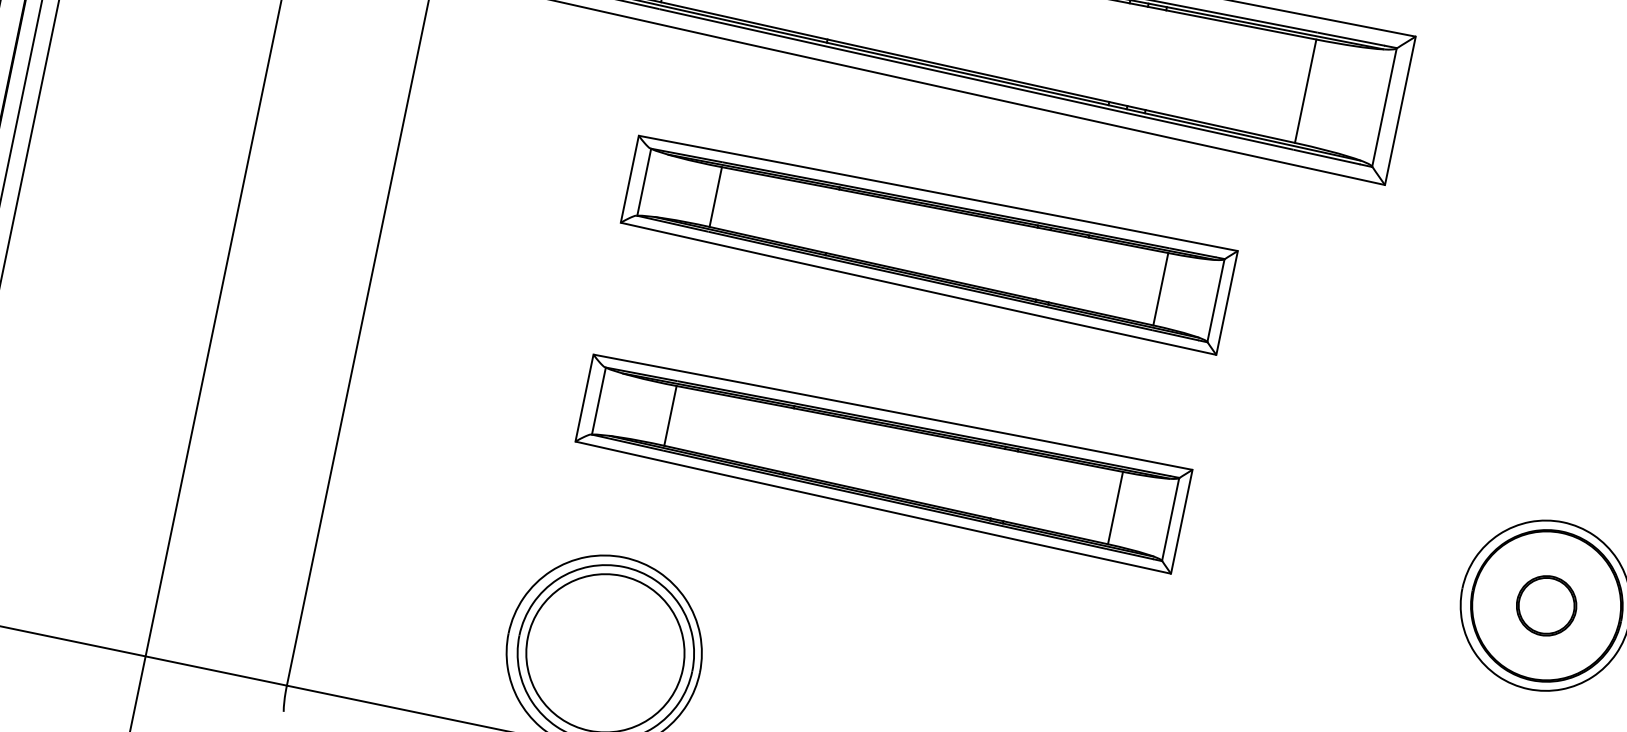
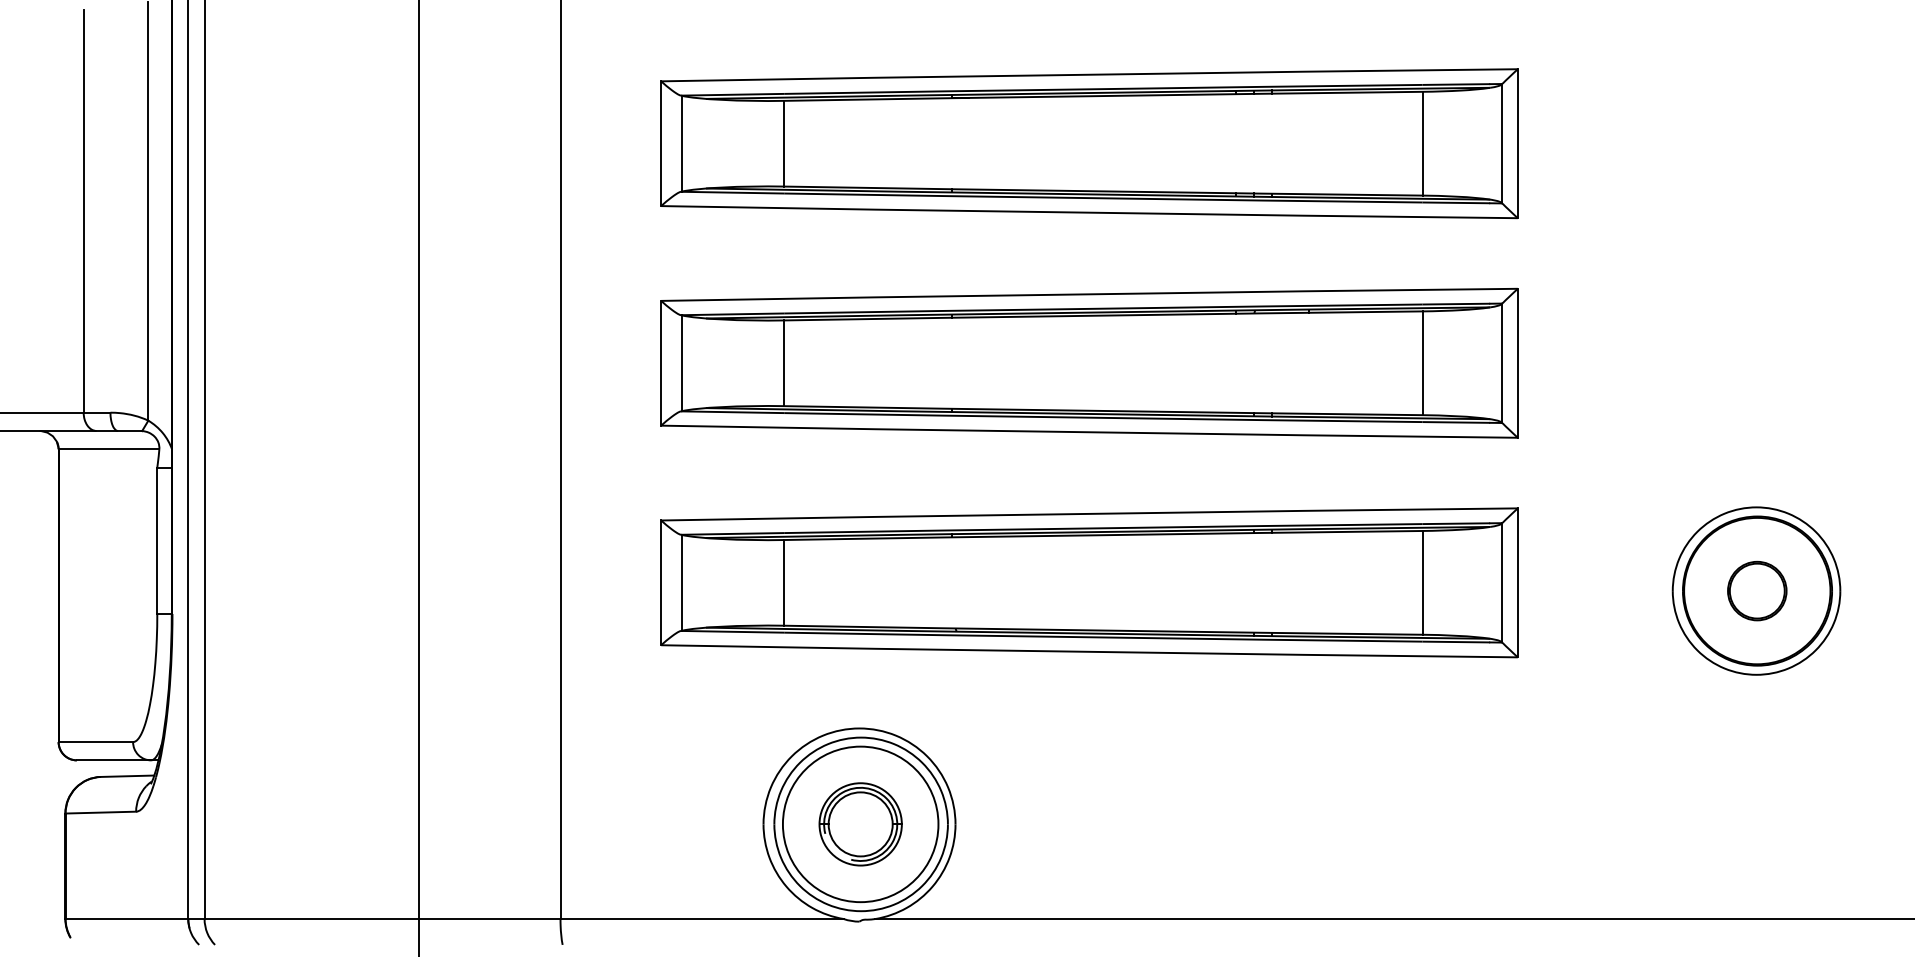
part: (928, 240) -> (1089, 362), size x1.43
part: (883, 459) -> (1089, 582), size x1.43
part: (605, 653) -> (860, 824), added

